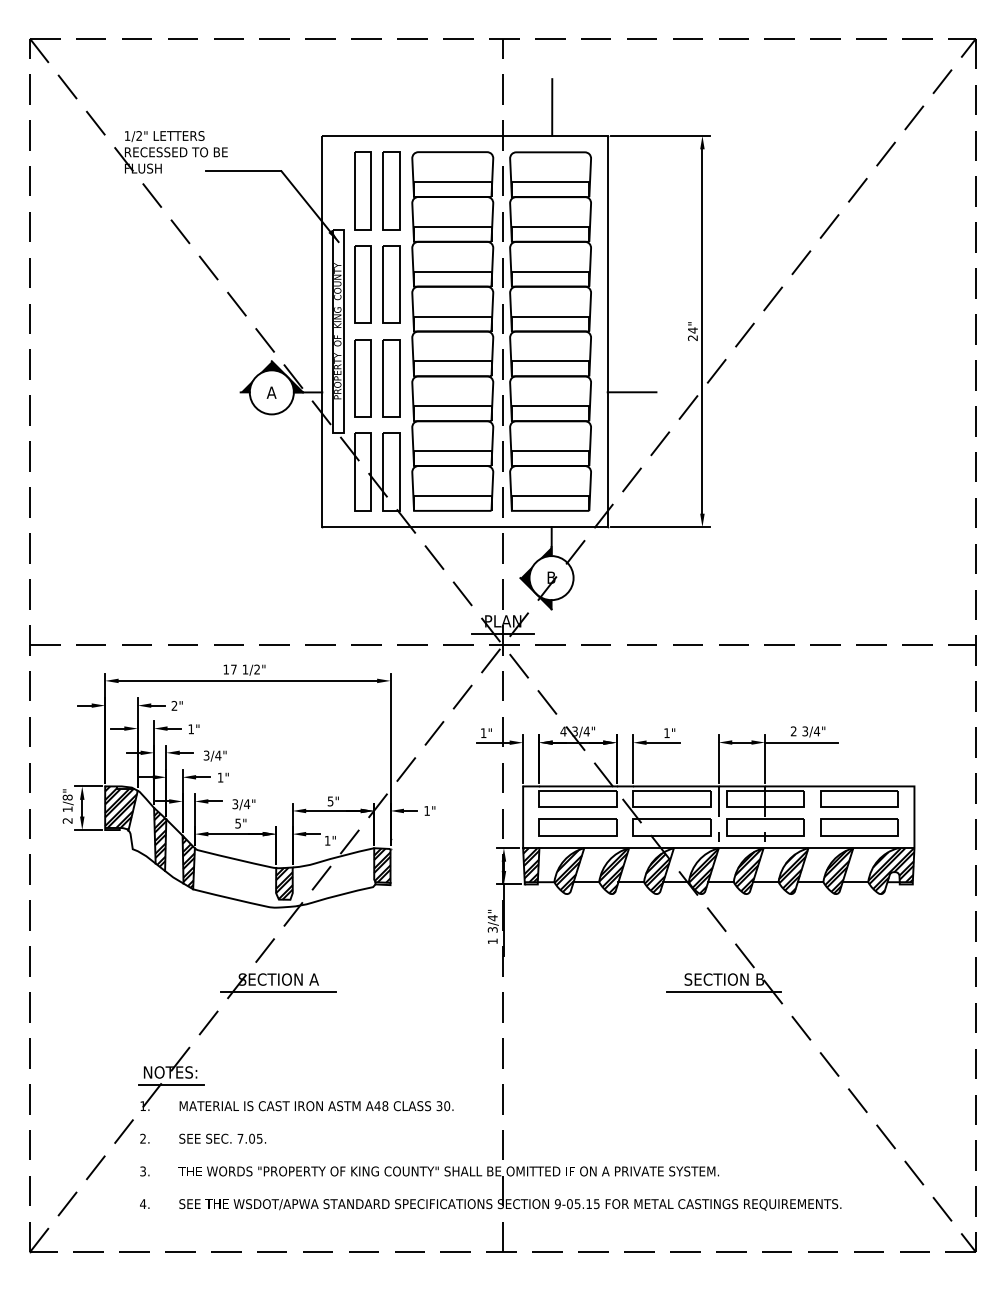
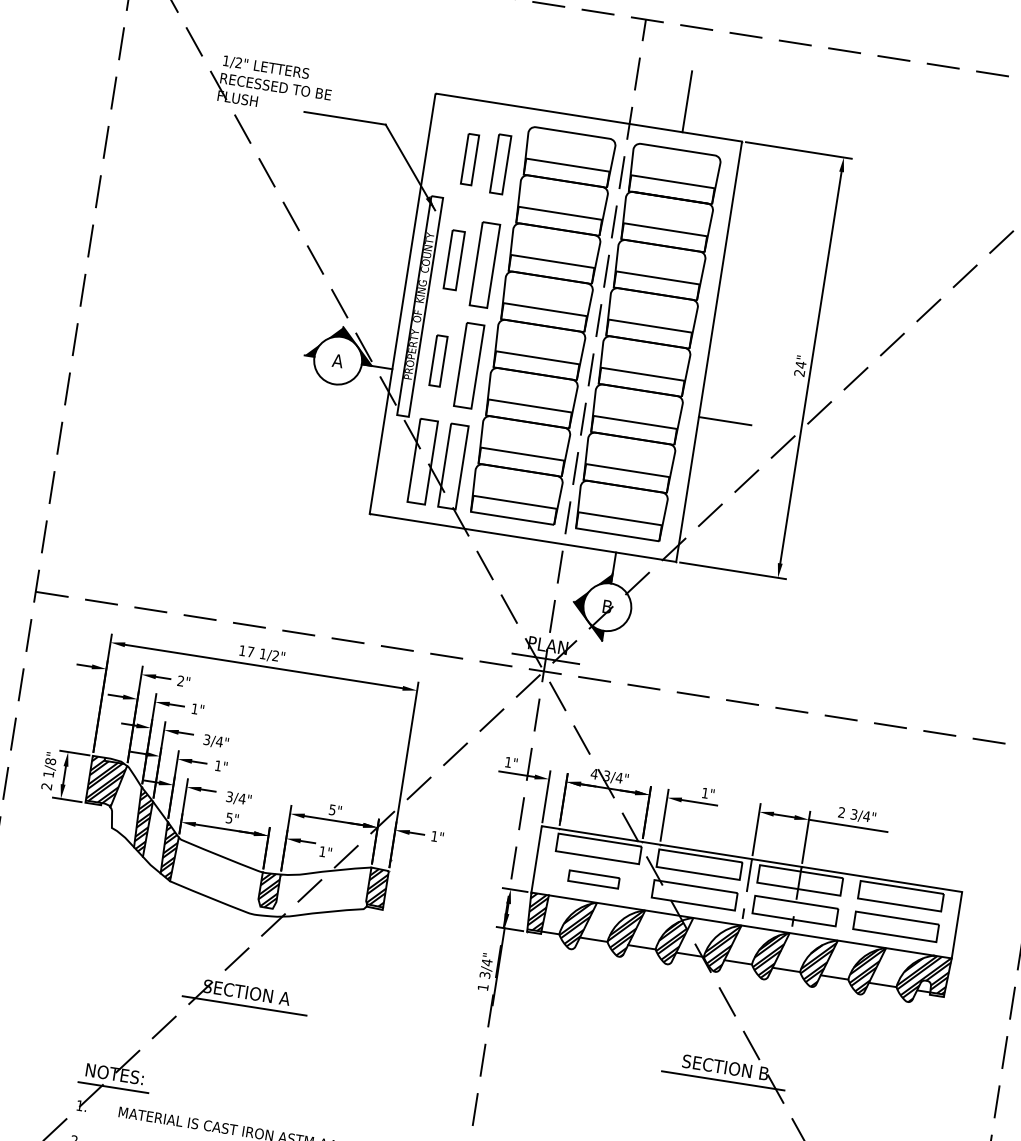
part: (362, 190) -> (469, 159), size x0.6
part: (391, 190) -> (500, 163), size x0.7
part: (362, 284) -> (453, 260), size x0.7
part: (362, 378) -> (437, 360), size x0.6
part: (577, 827) -> (593, 879), size x0.6

